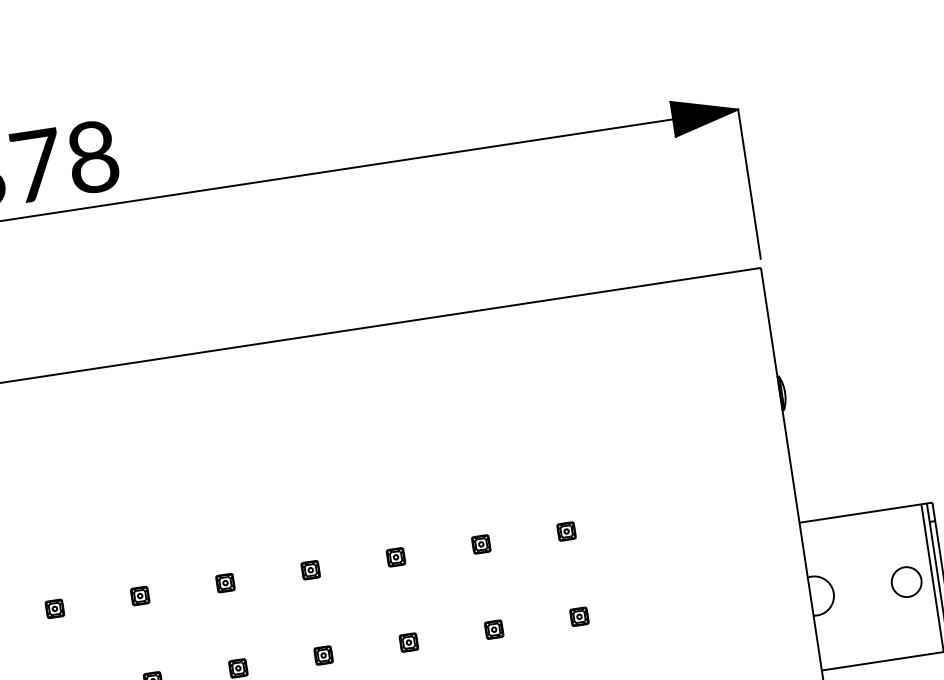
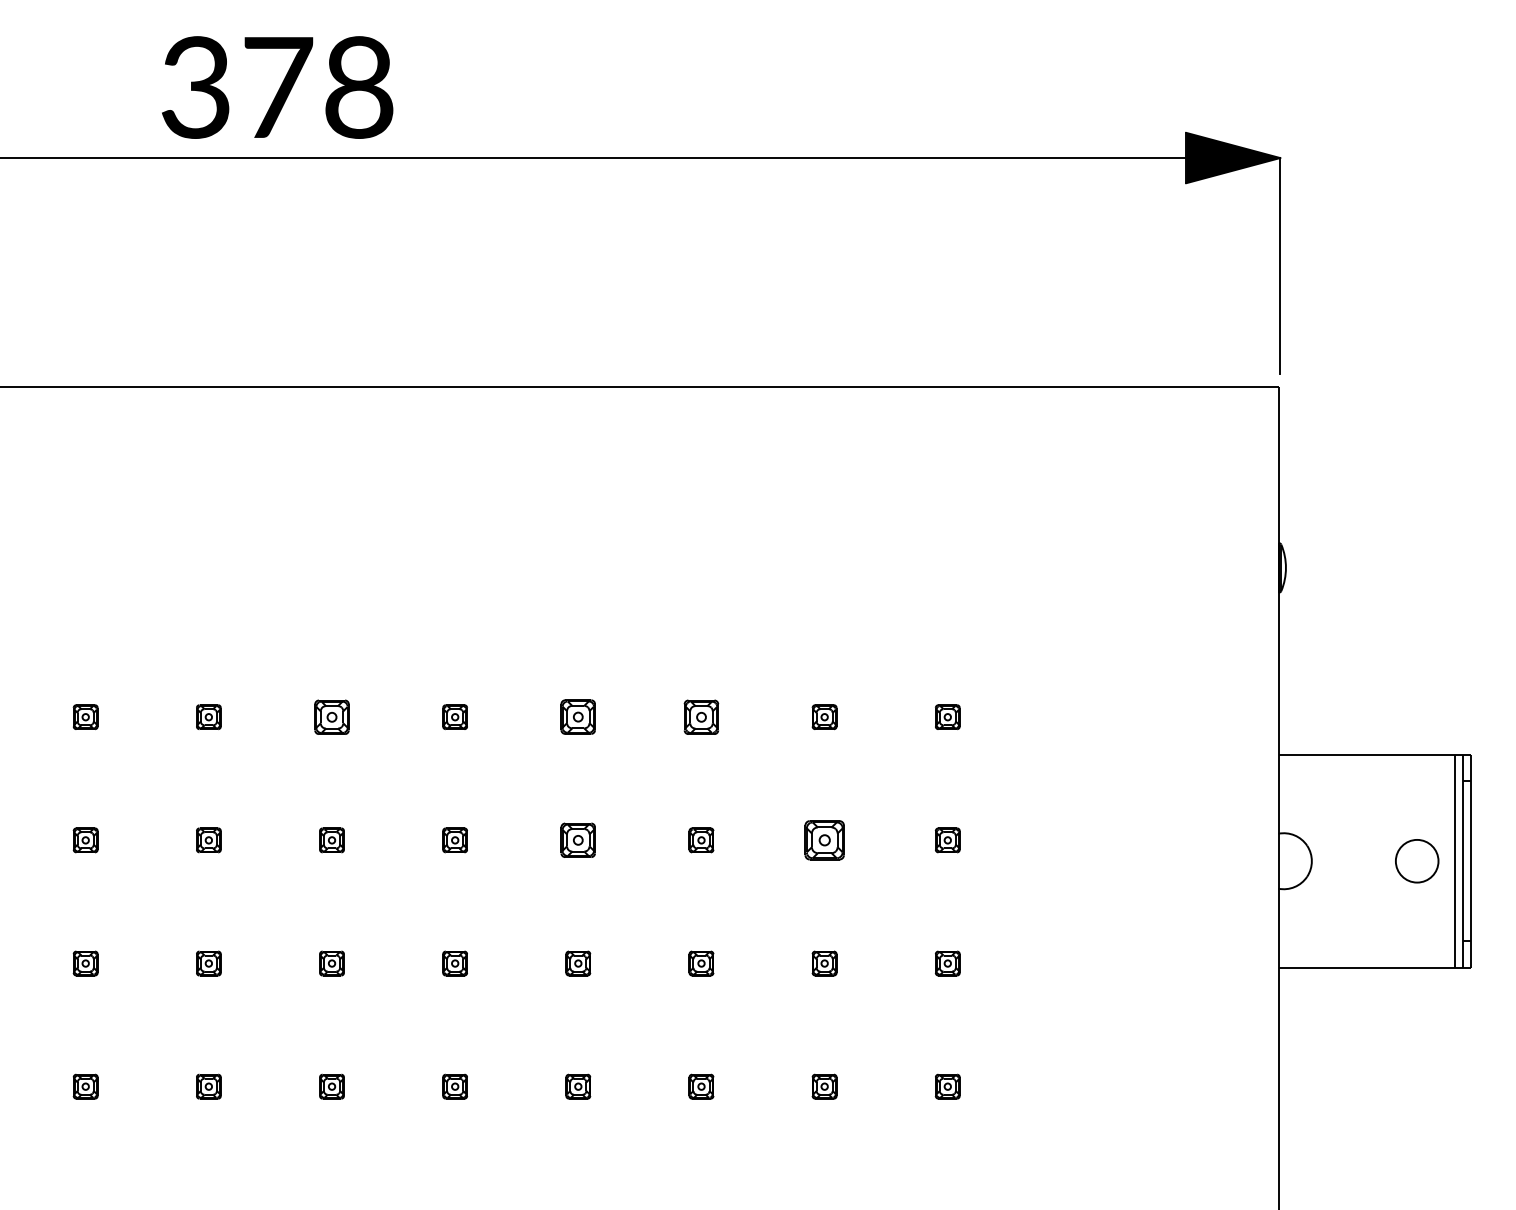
part: (395, 556) -> (701, 716), size x1.4
part: (310, 570) -> (578, 717), size x1.4
part: (139, 595) -> (331, 716), size x1.4
part: (494, 629) -> (824, 840), size x1.6
part: (323, 655) -> (578, 840), size x1.4

